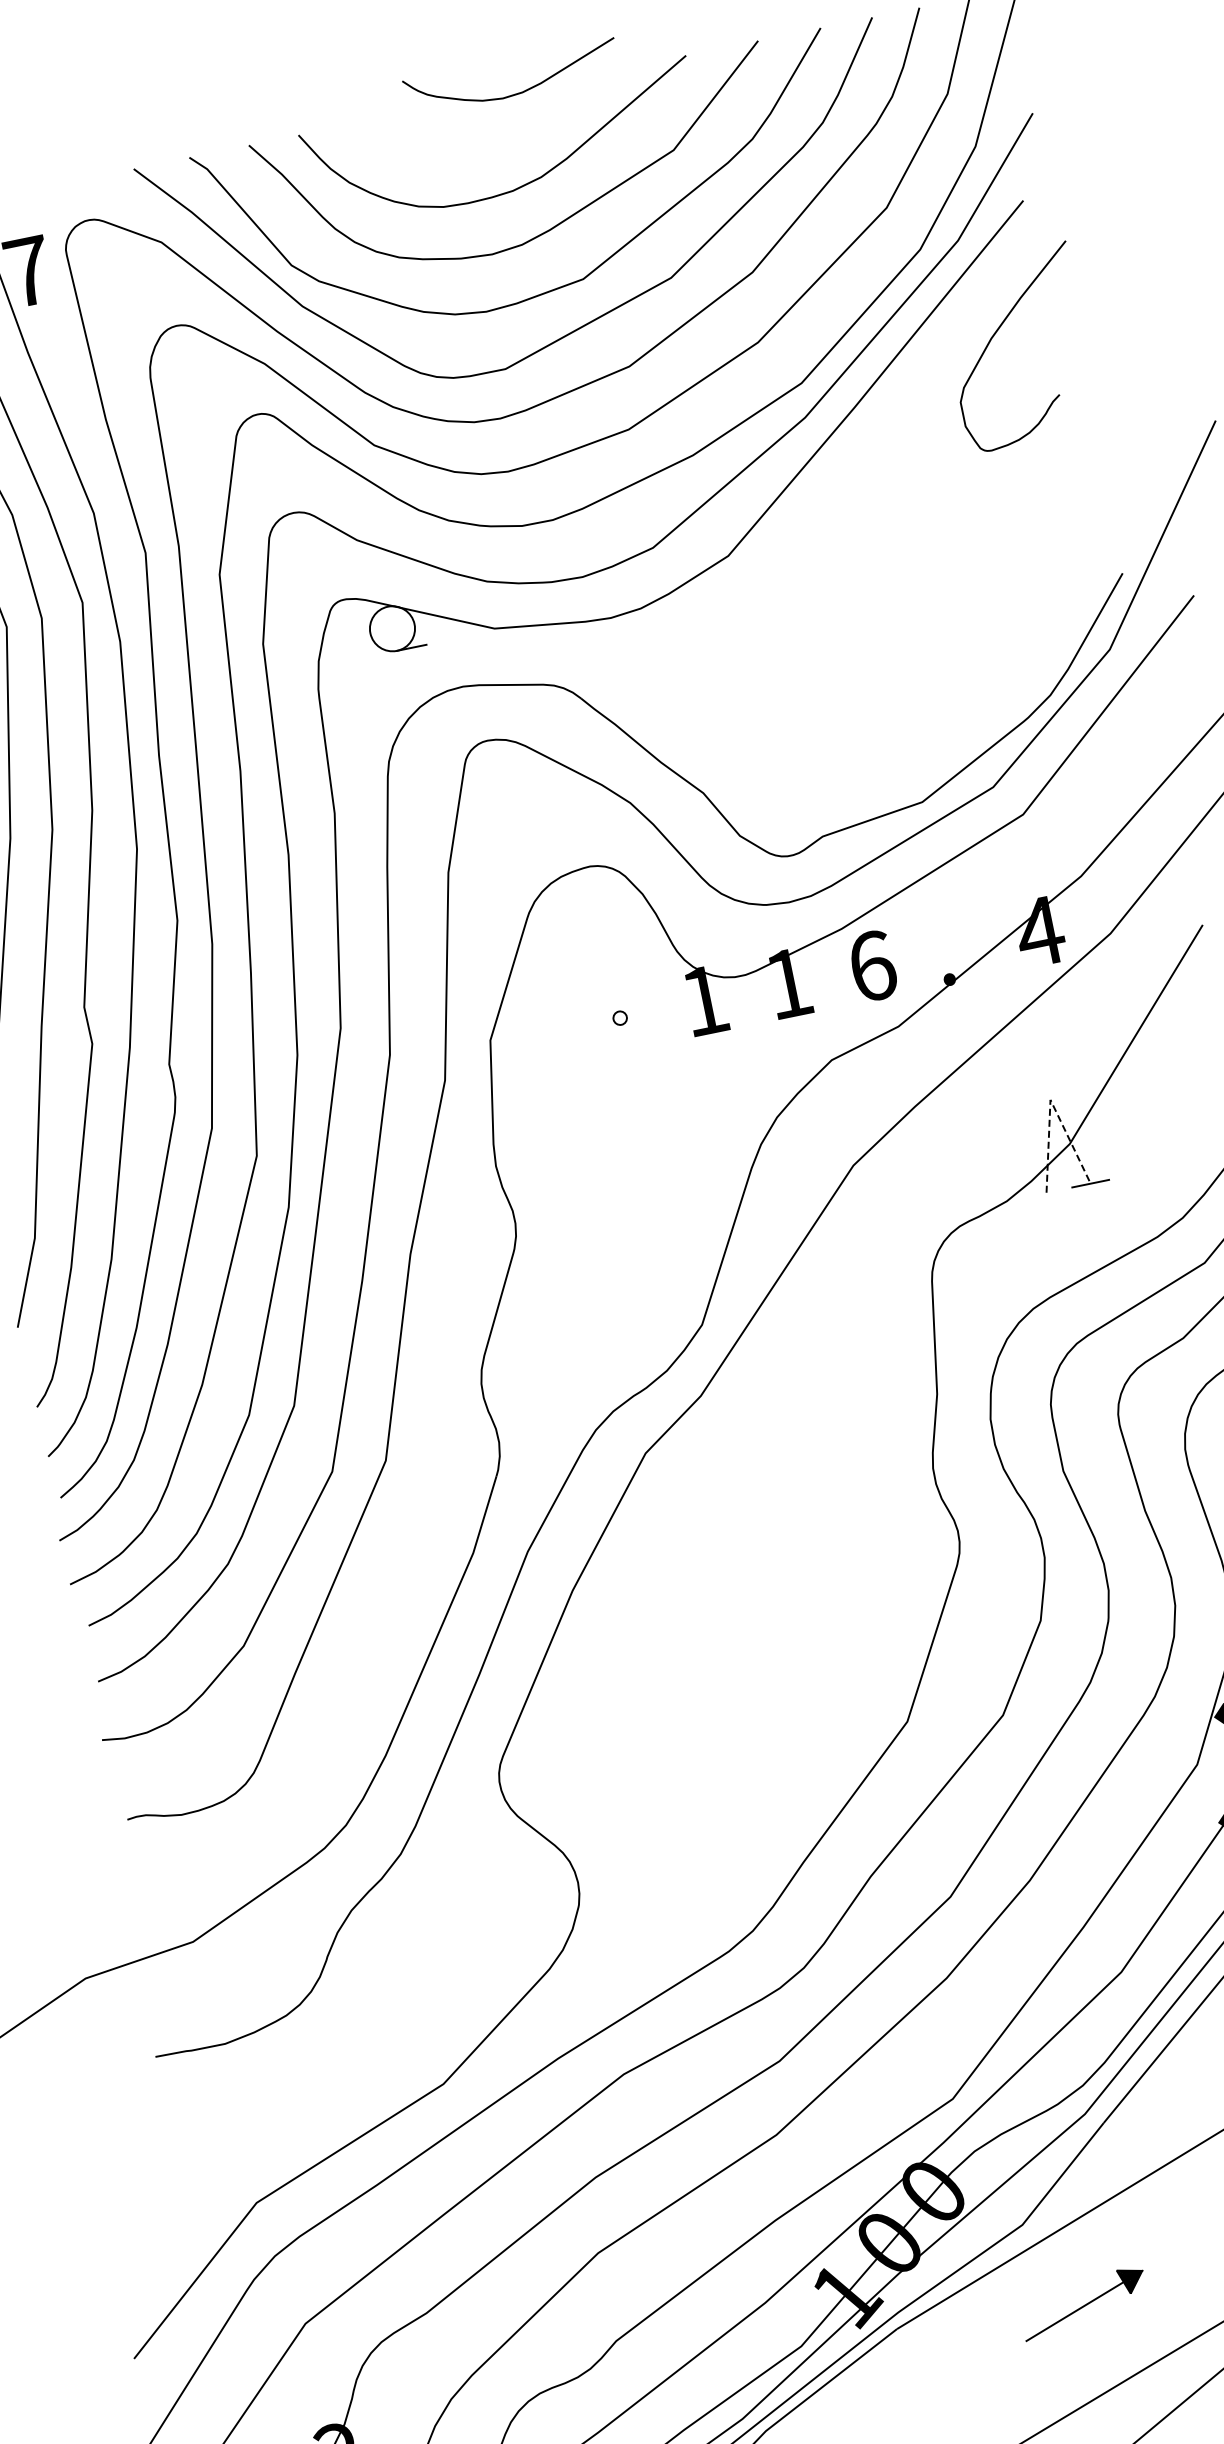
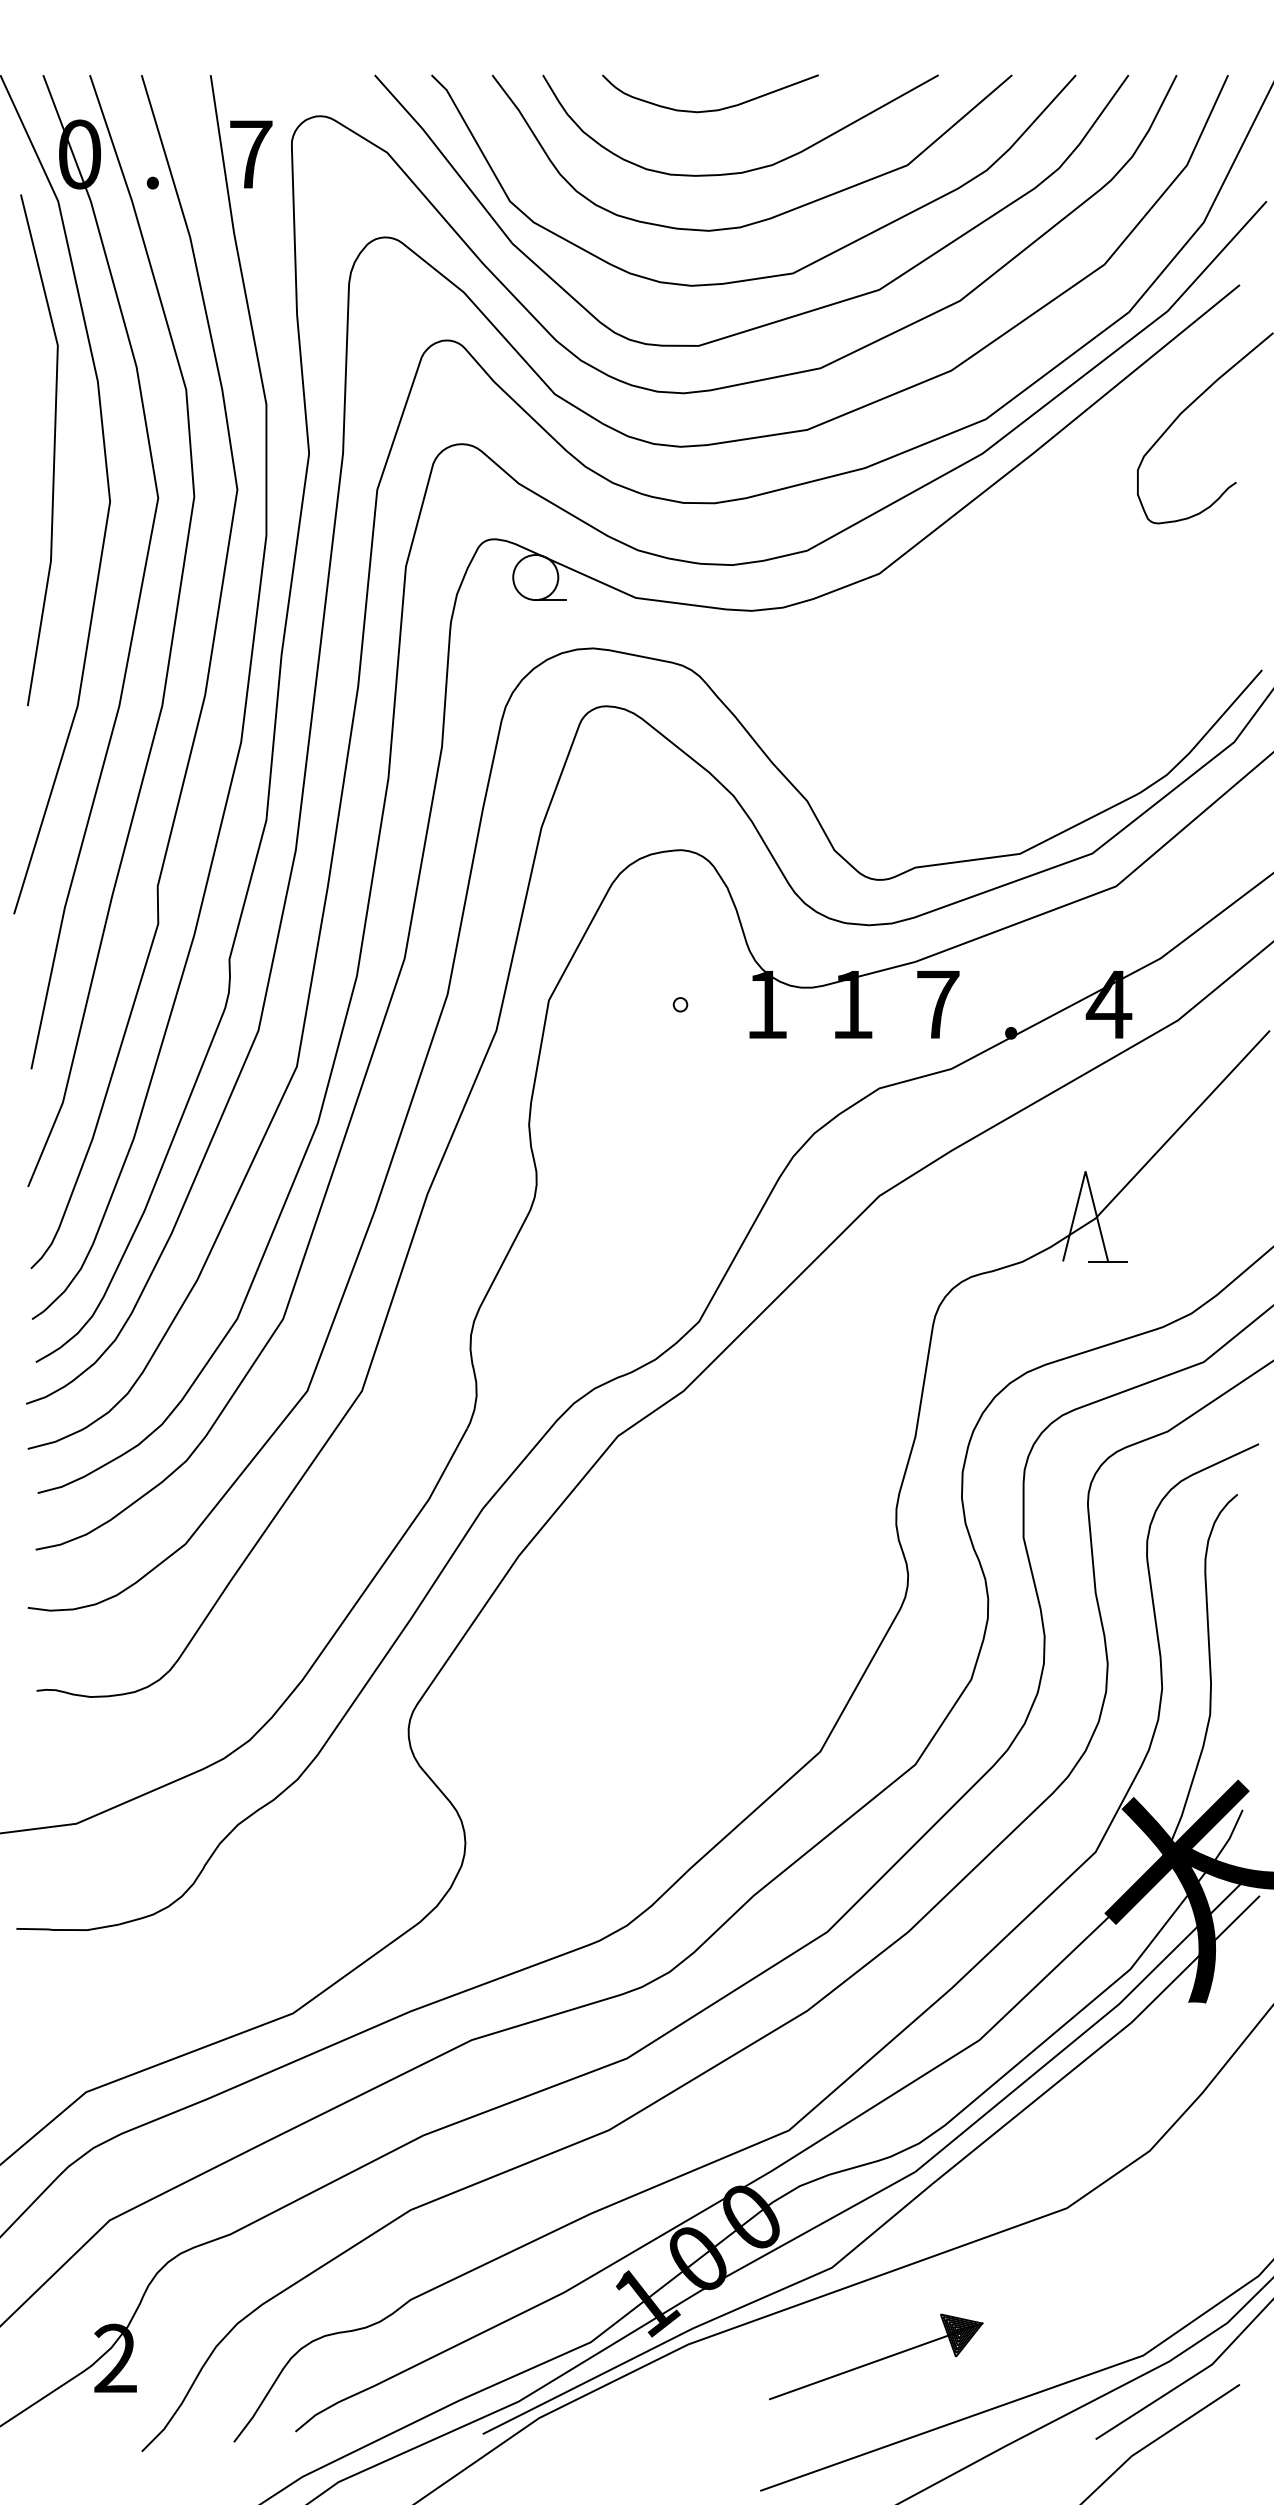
curve: (516, 92) -> (712, 109), moved
text: (872, 966) -> (938, 1004), 6 -> 7
line: (1050, 1100) -> (1085, 1171), dashed -> solid
part: (1083, 2302) -> (876, 2356), size x1.67

